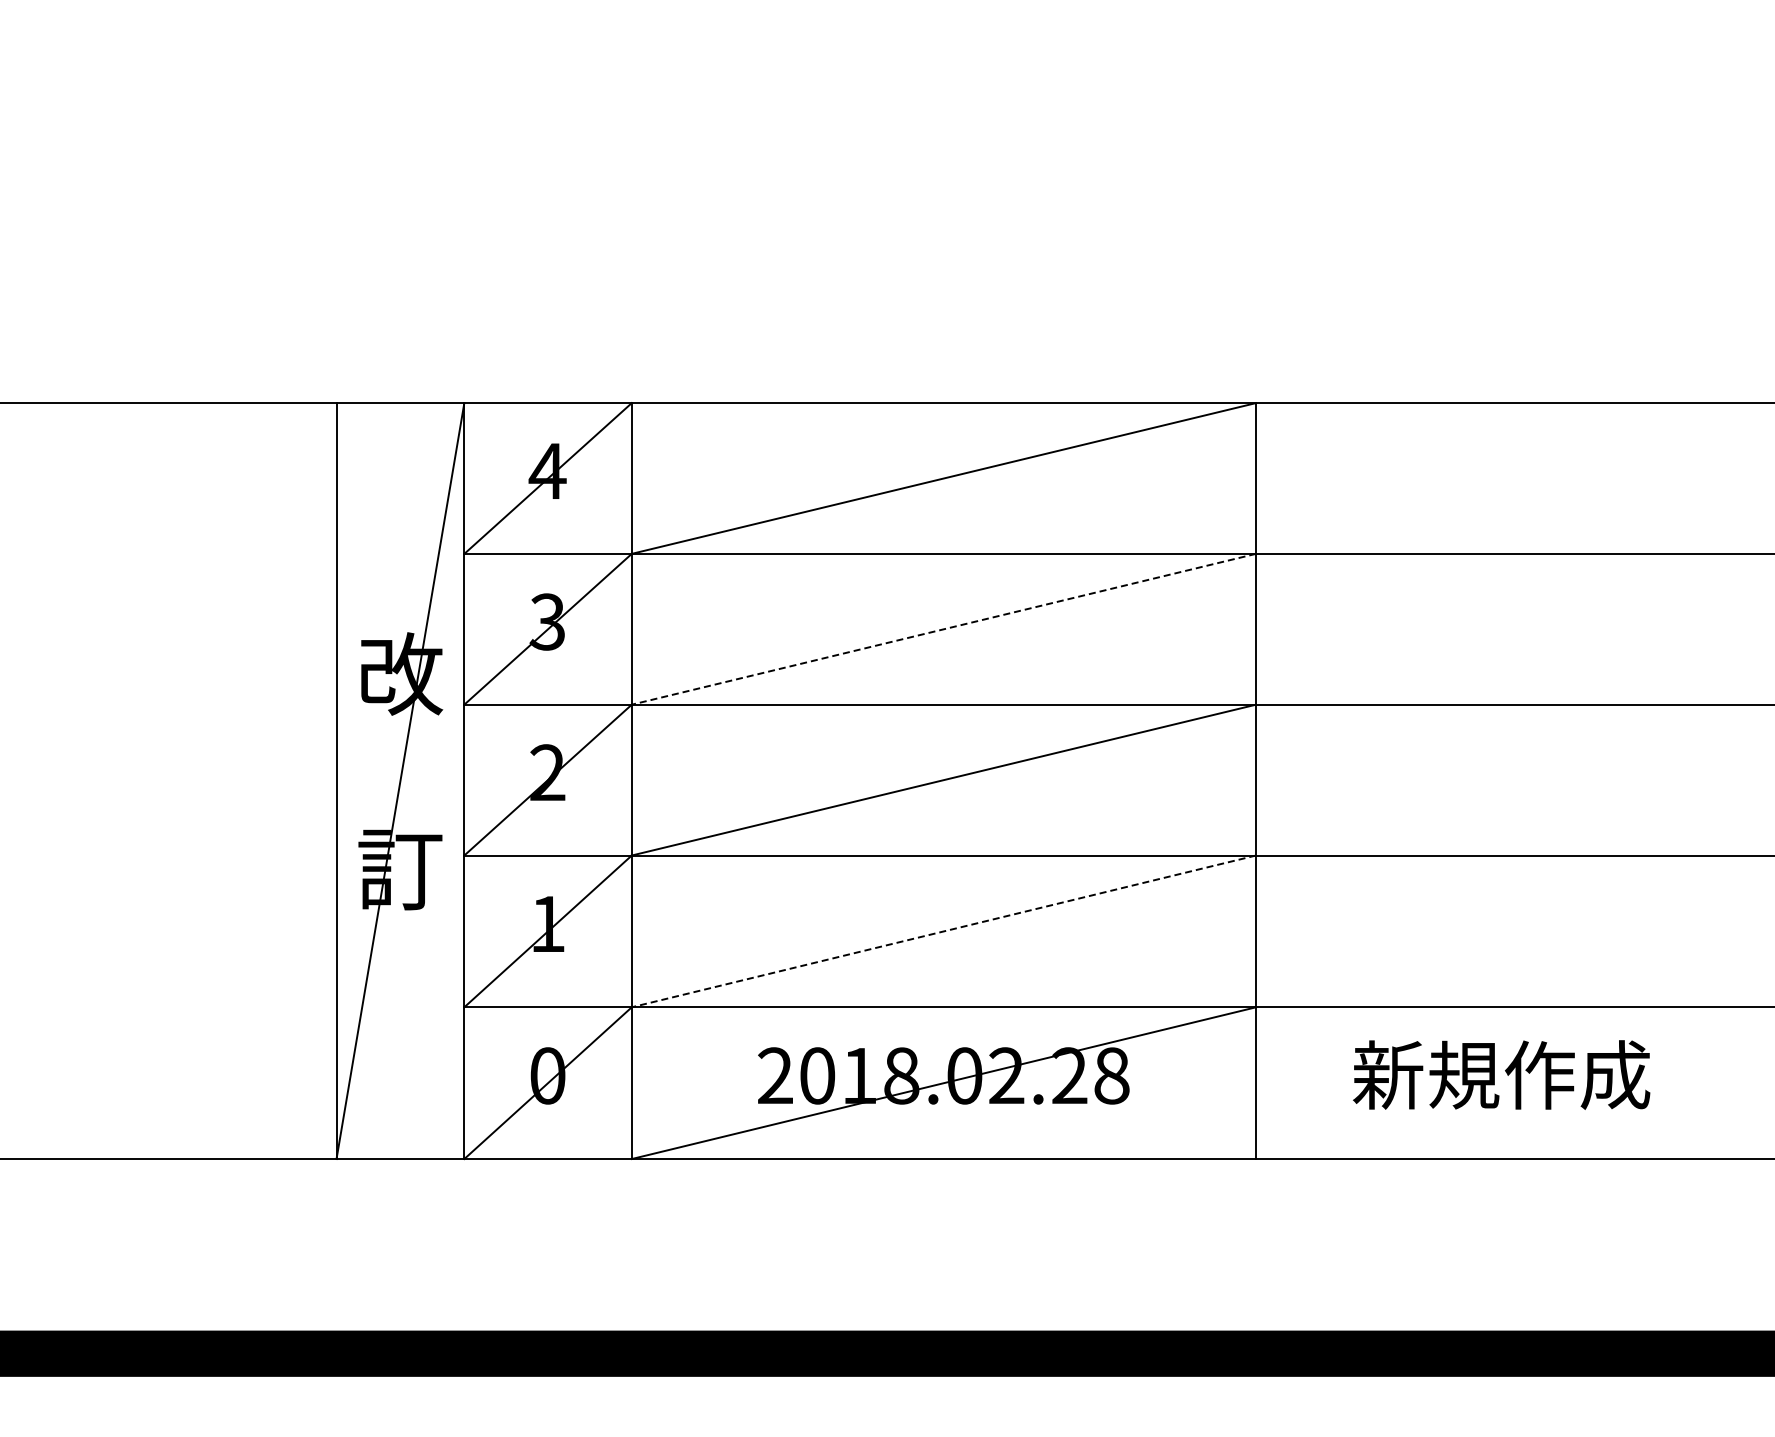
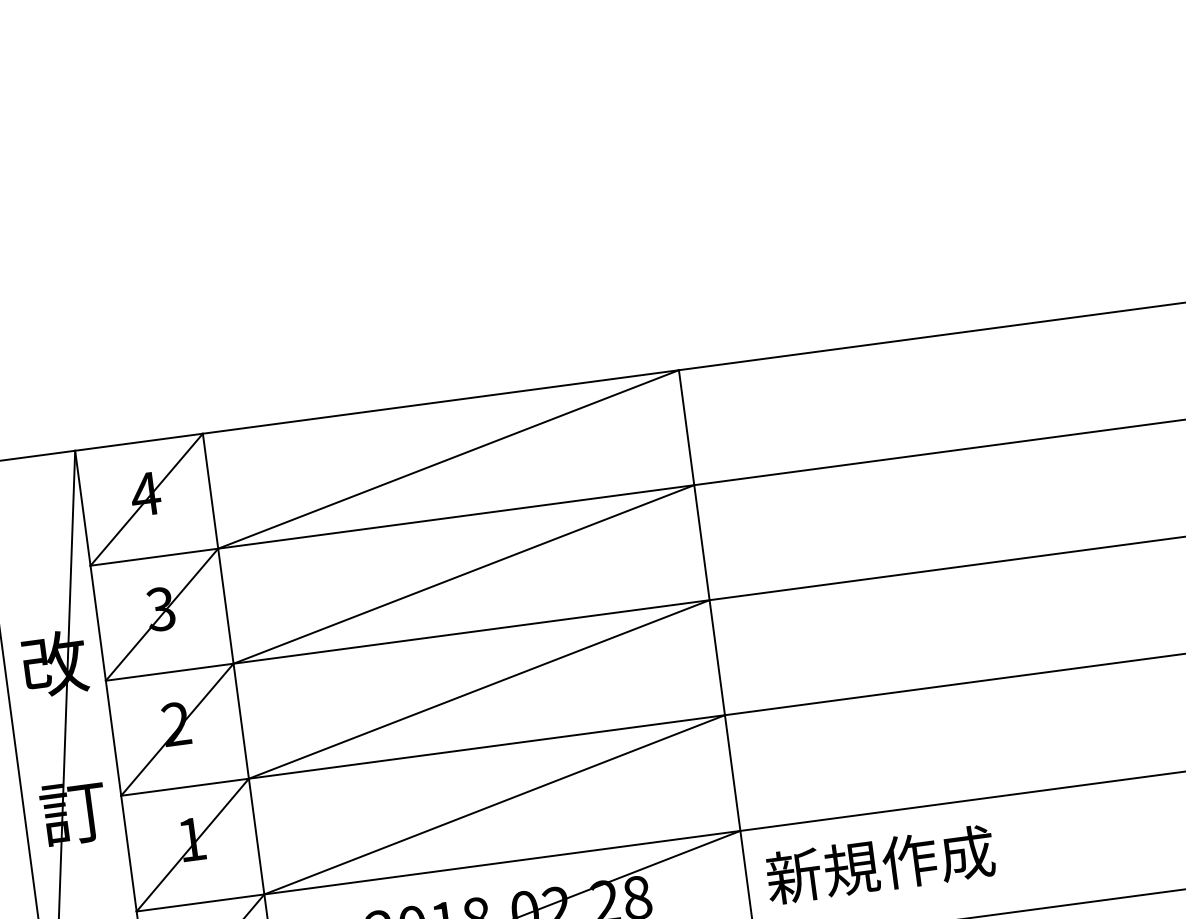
line: (943, 629) -> (463, 574), dashed -> solid
line: (943, 931) -> (494, 804), dashed -> solid
text: (1501, 1074) -> (880, 864), moved

